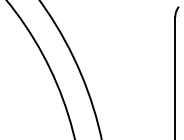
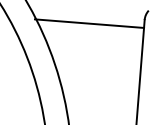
line: (115, 26) -> (89, 24), added

